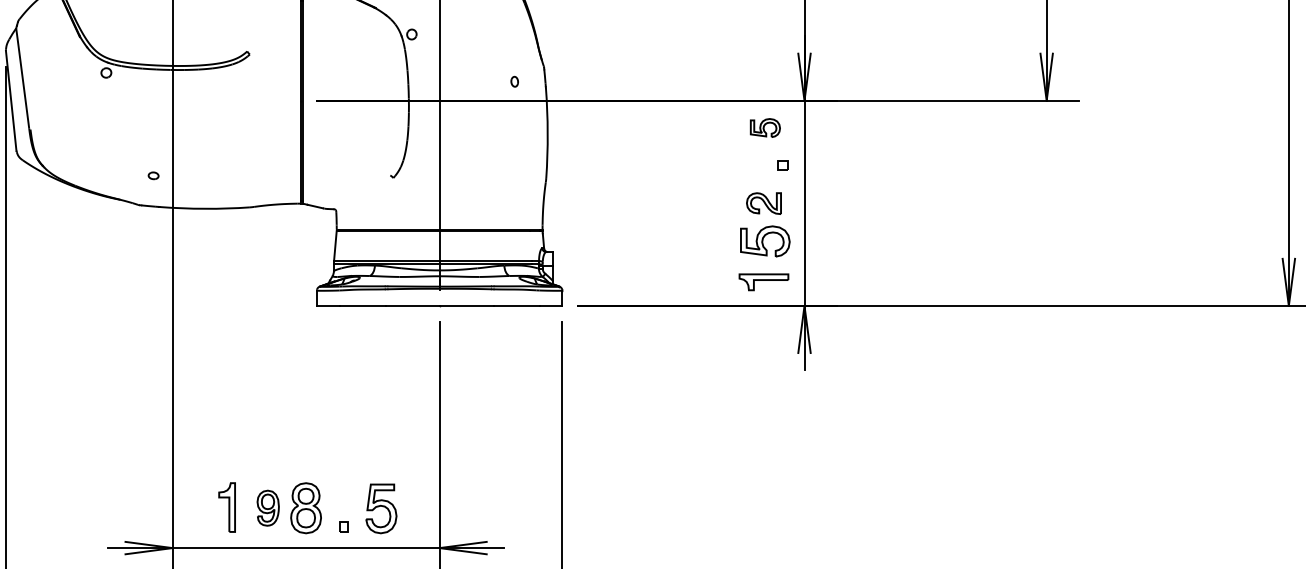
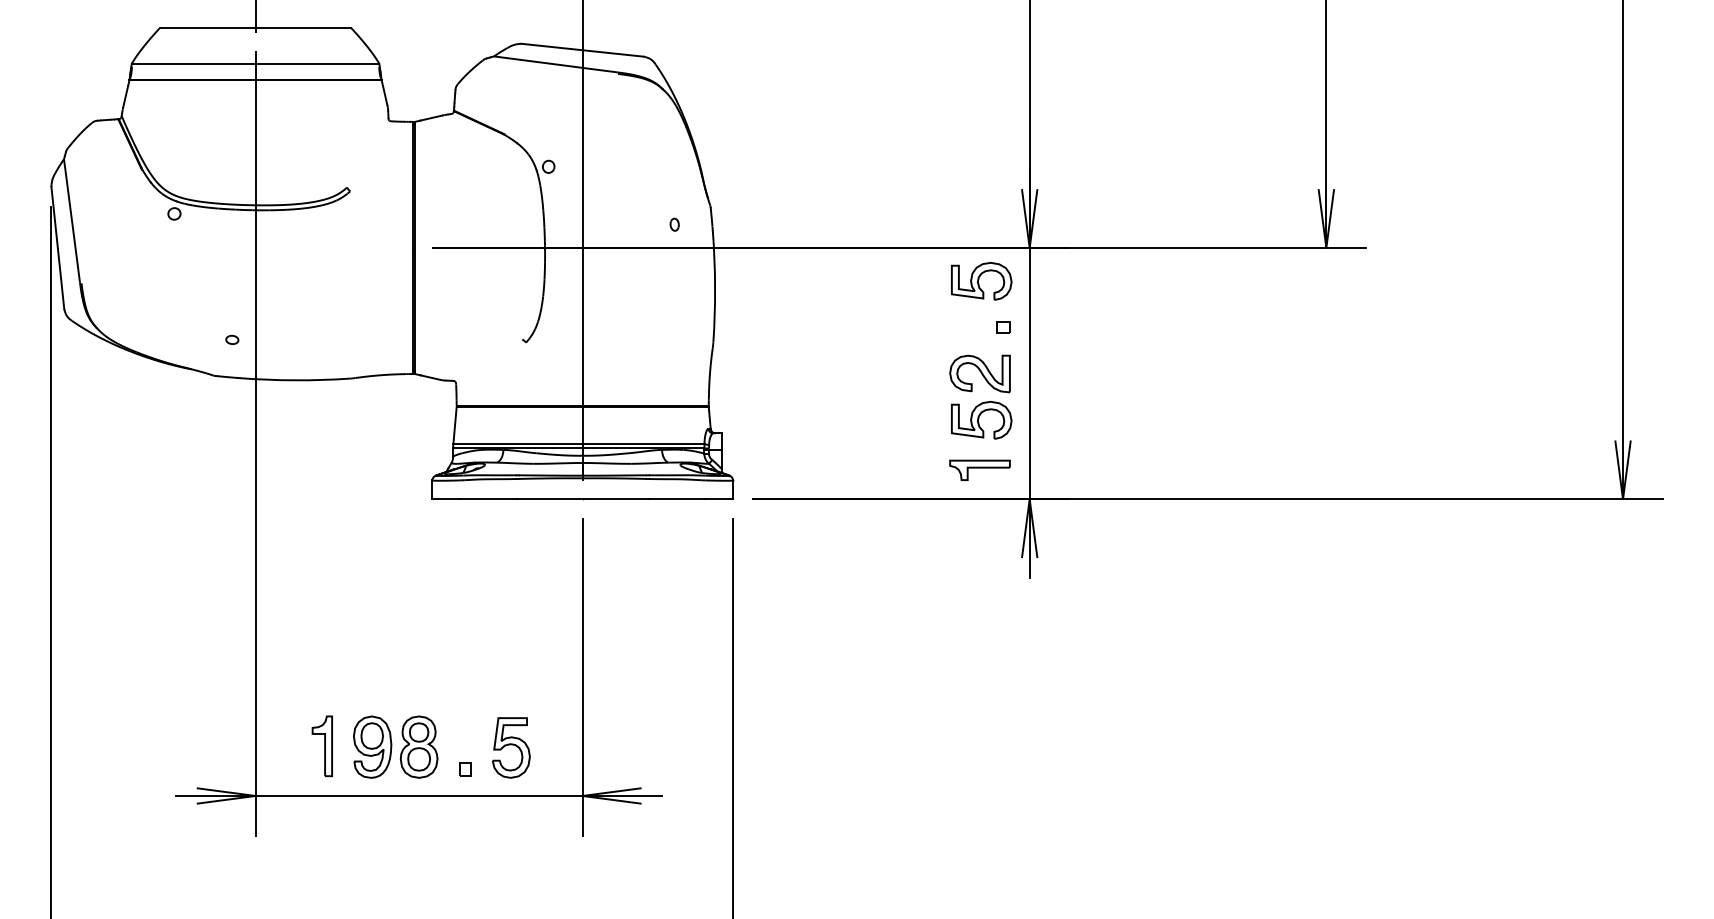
part: (765, 128) -> (981, 281), size x1.67
part: (763, 203) -> (979, 373), size x1.43
part: (268, 507) -> (372, 746), size x1.43

